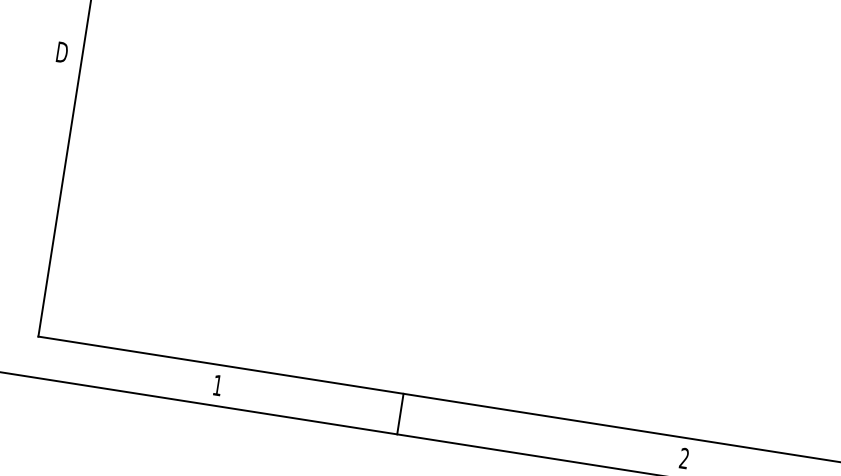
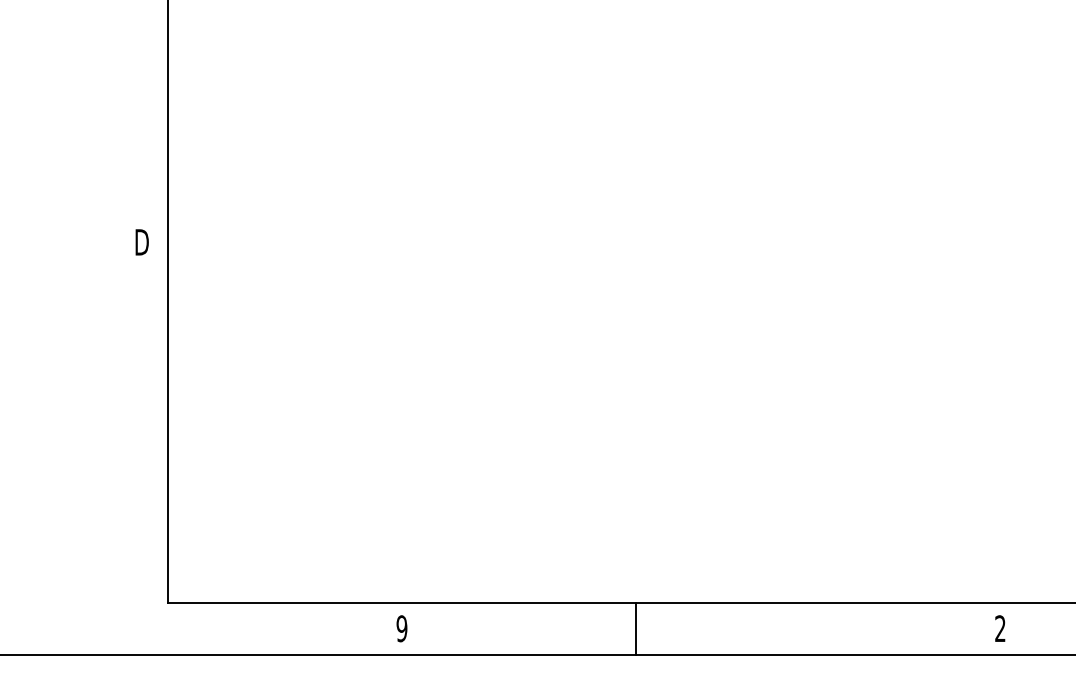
text: (217, 385) -> (401, 628), 1 -> 9

